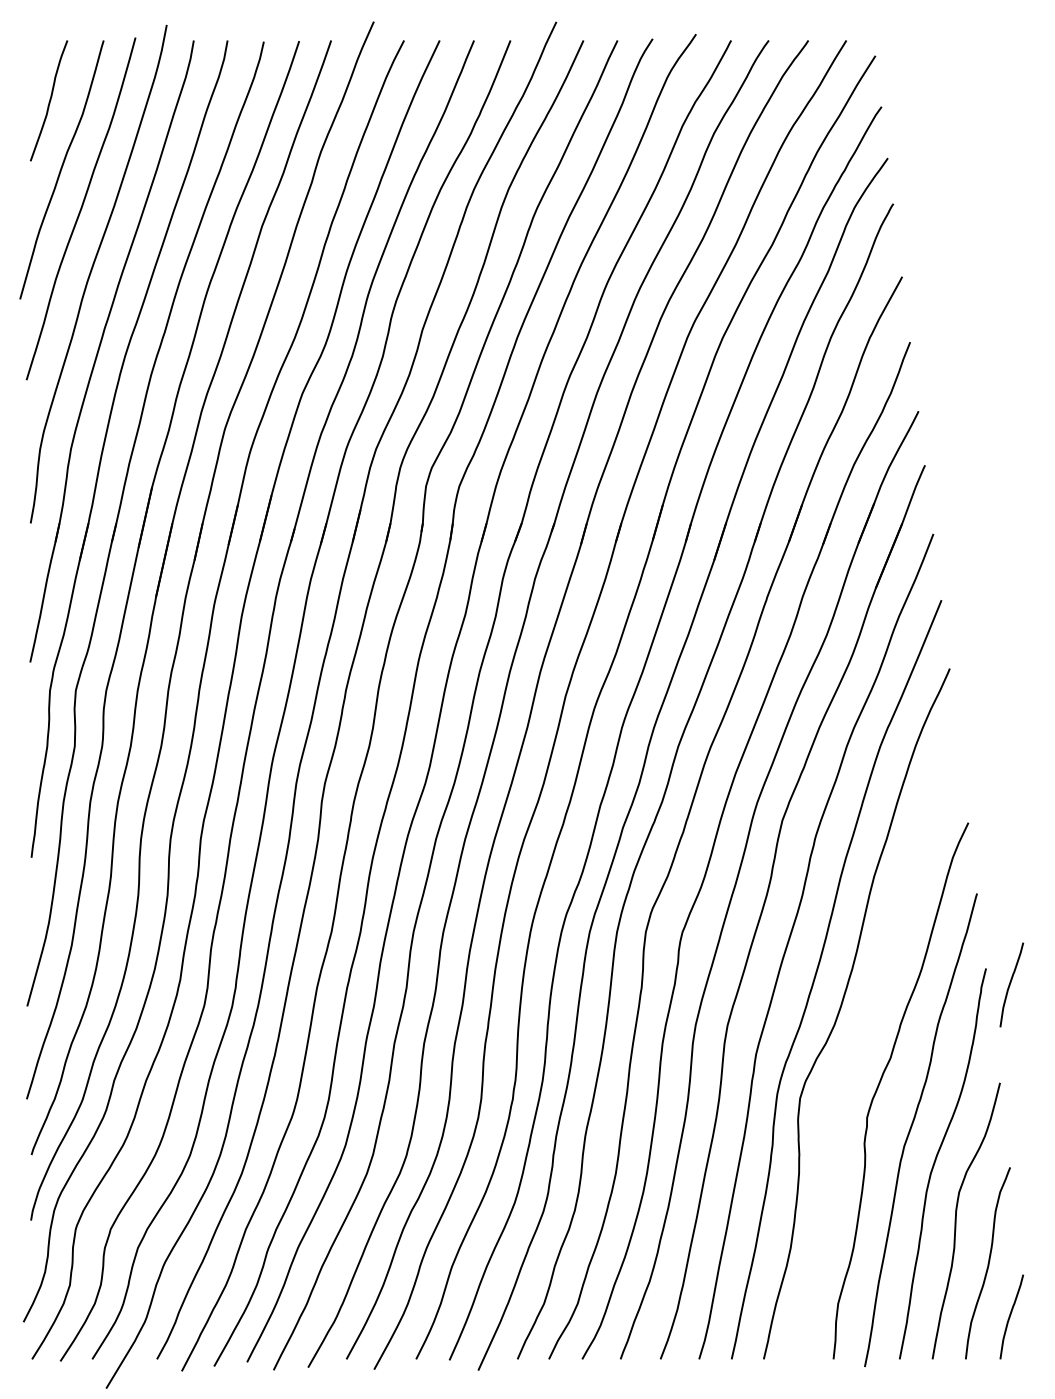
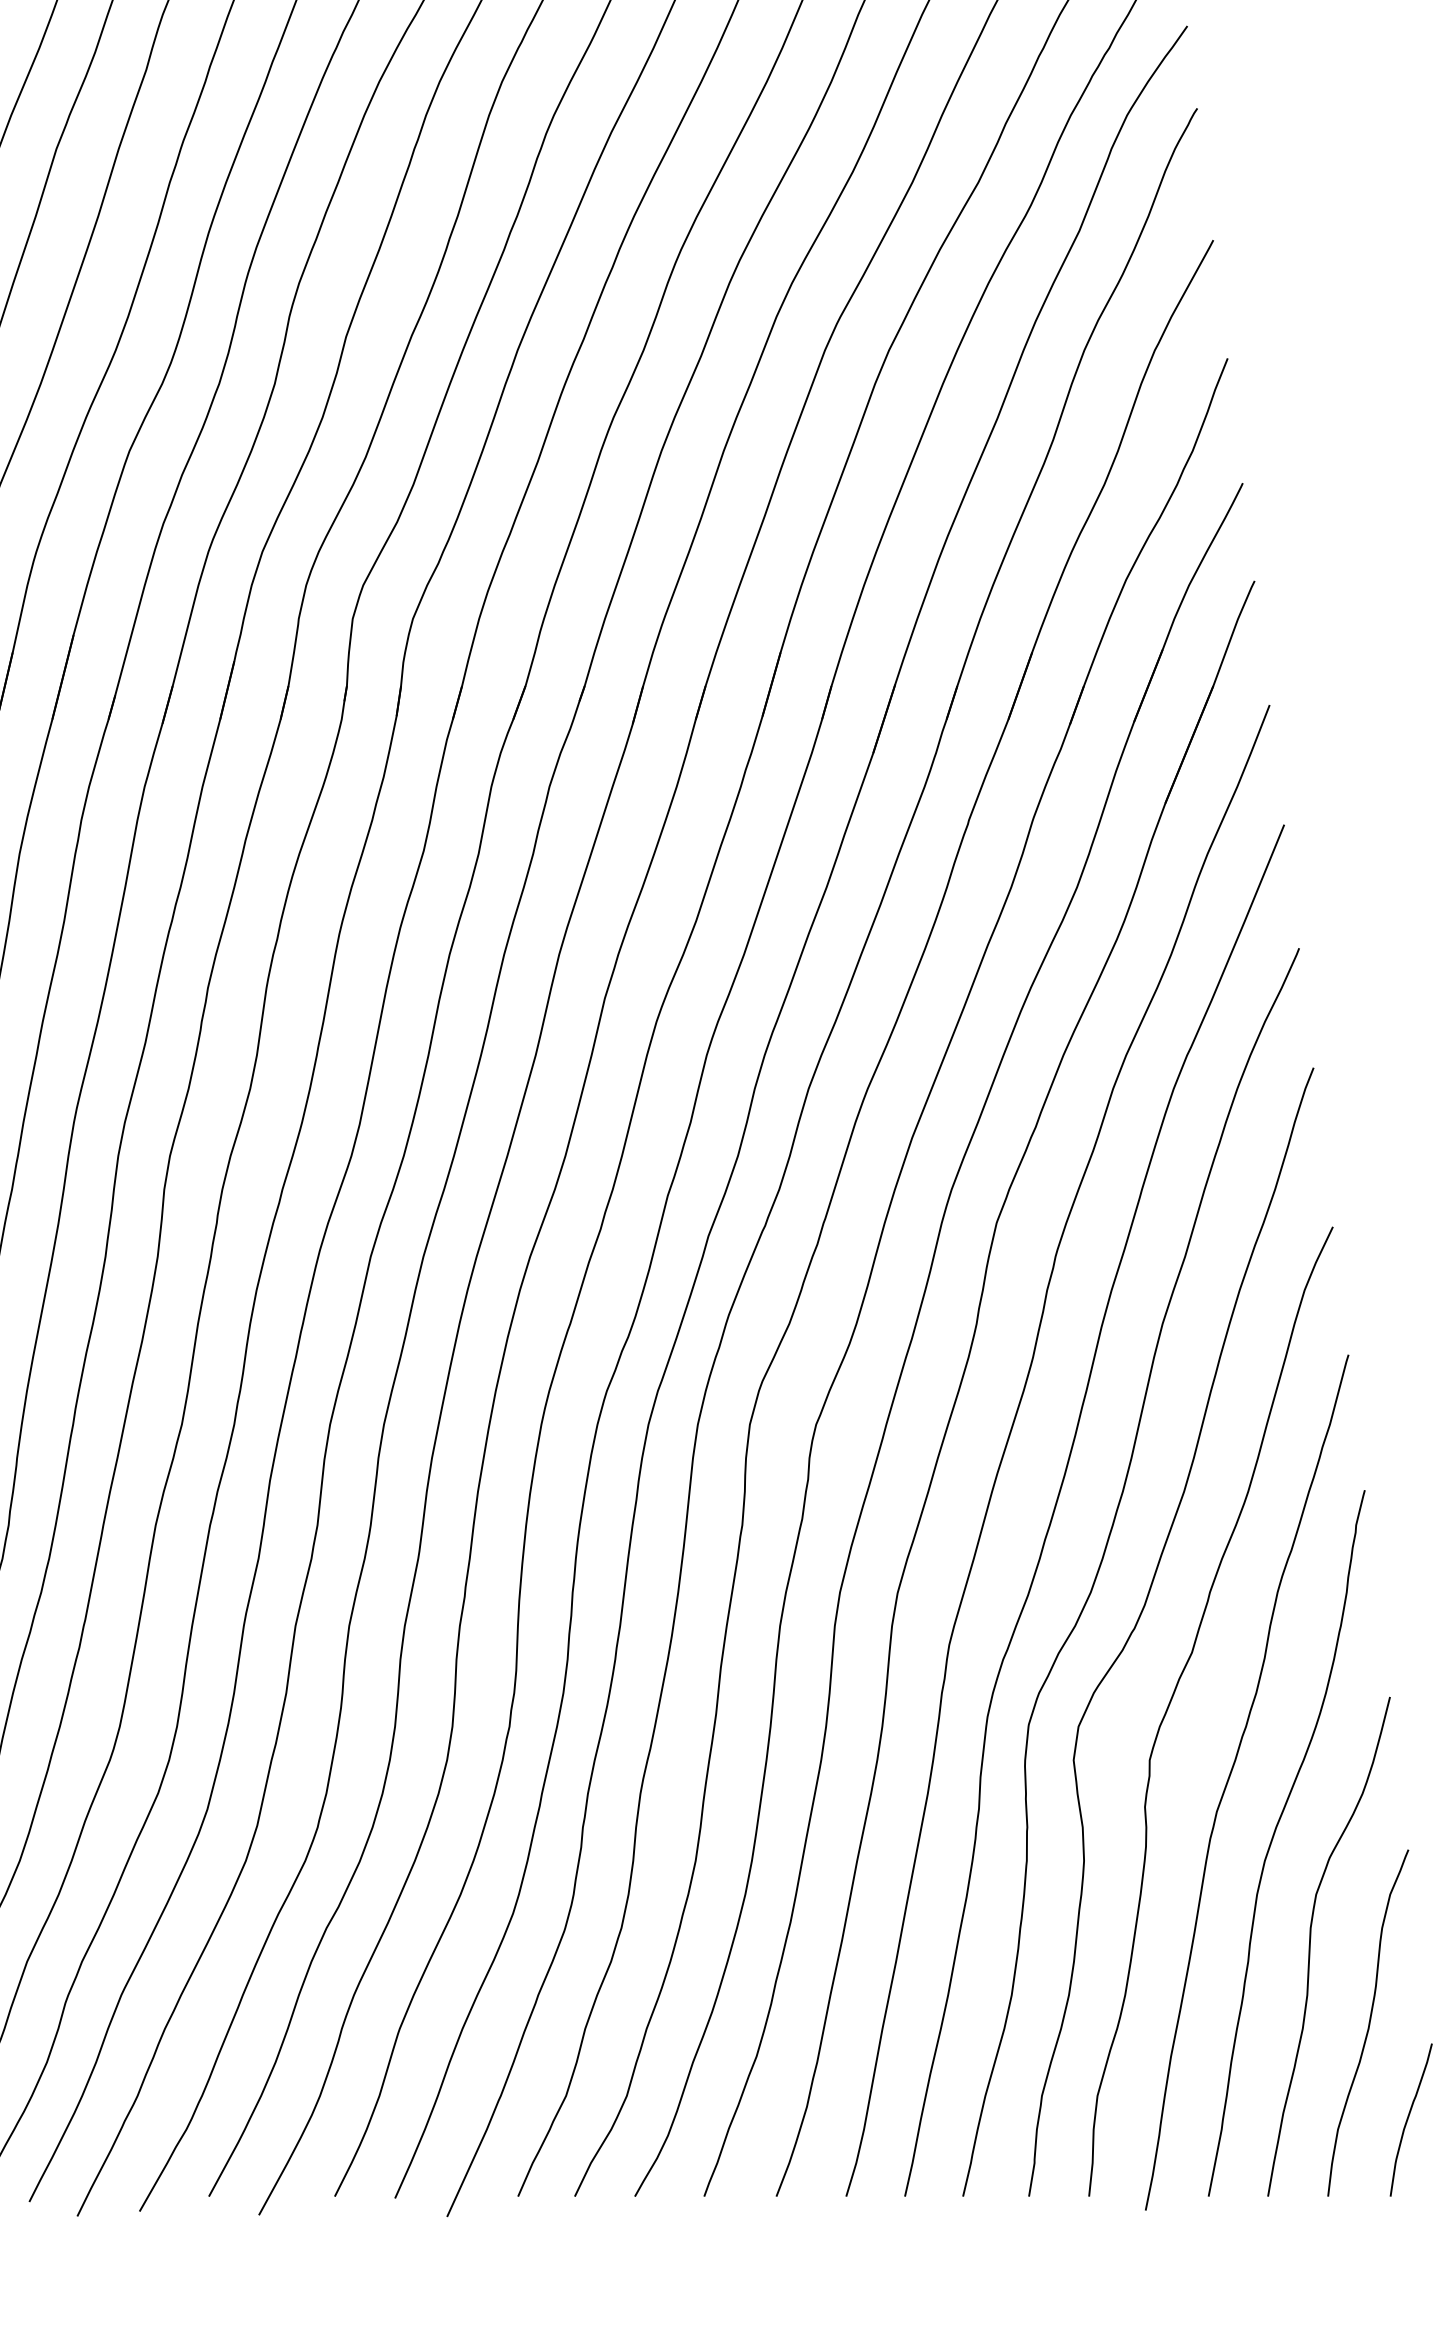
curve: (1011, 983) -> (1410, 1517), removed
curve: (862, 1039) -> (1141, 1618), added

